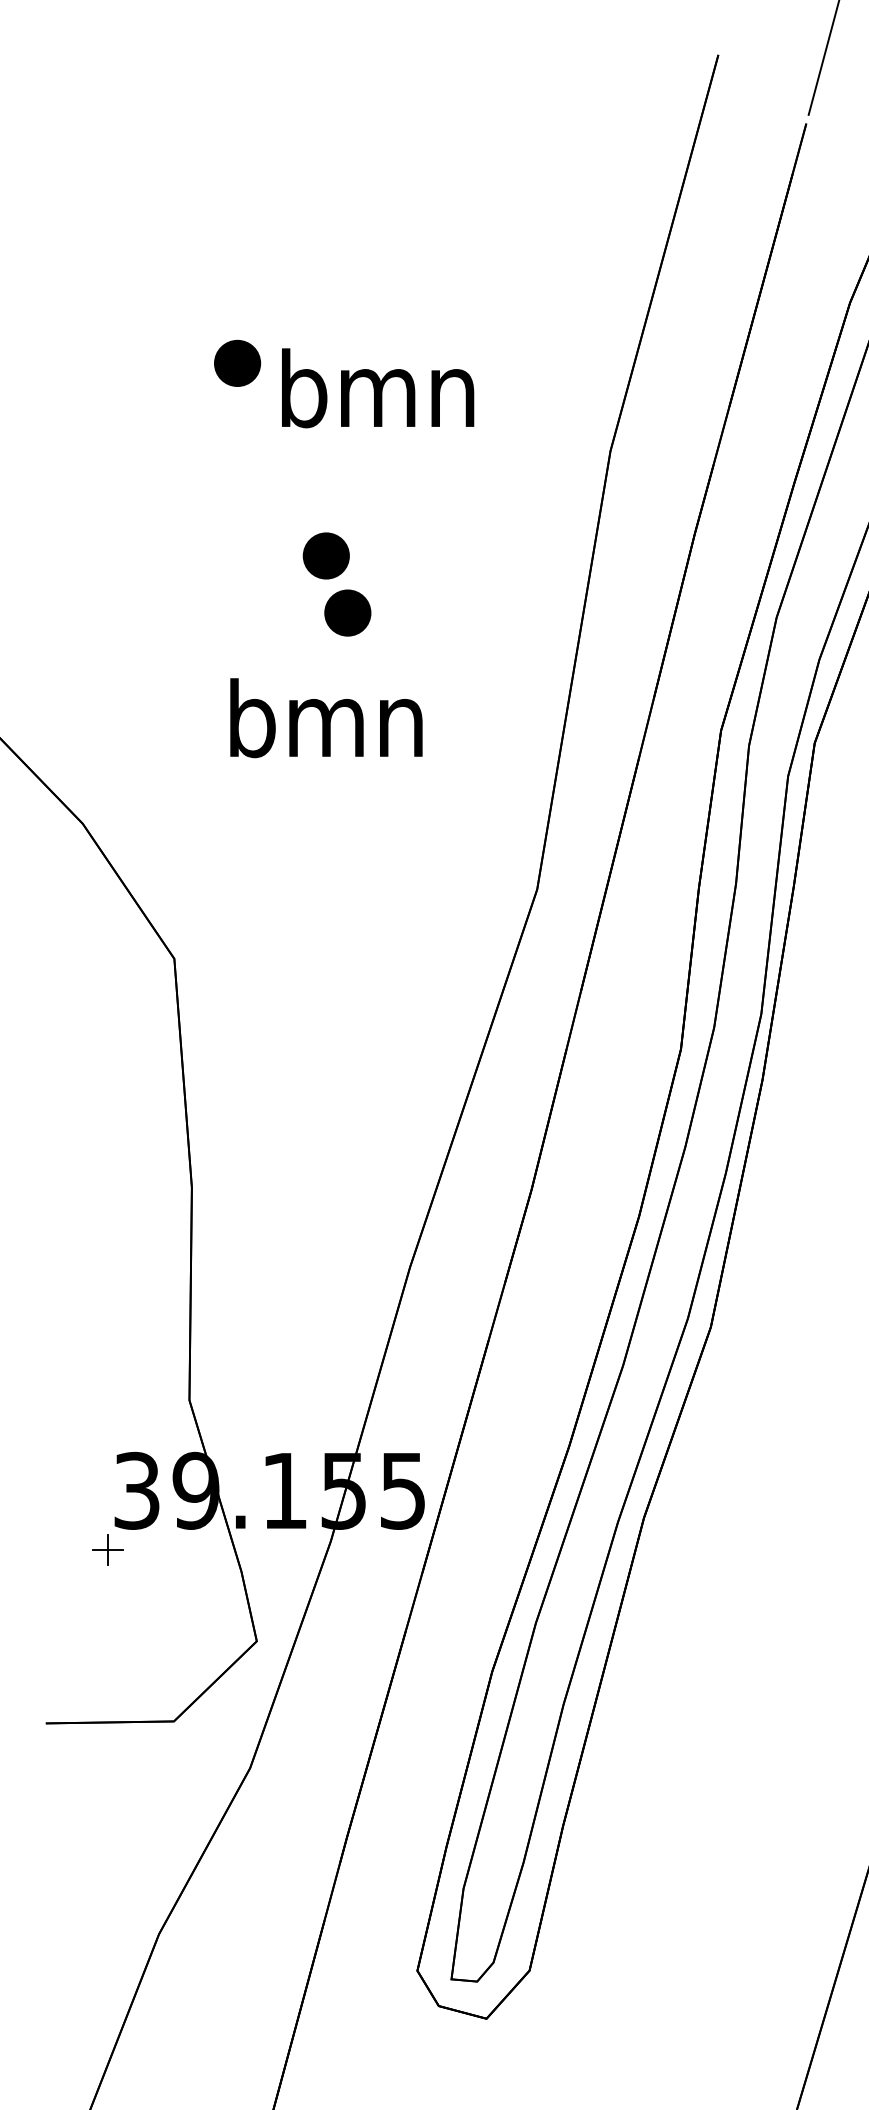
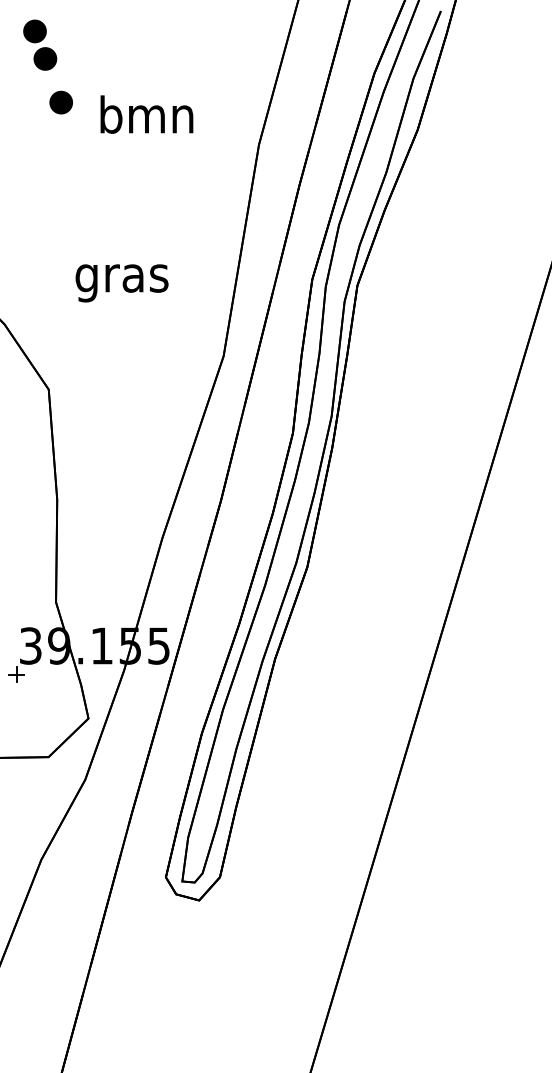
part: (236, 363) -> (60, 102), moved
part: (337, 583) -> (40, 44), moved
text: (325, 728) -> (121, 278), bmn -> gras

